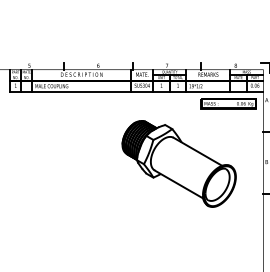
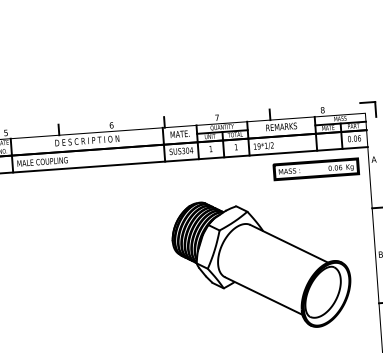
part: (178, 163) -> (260, 263), moved

